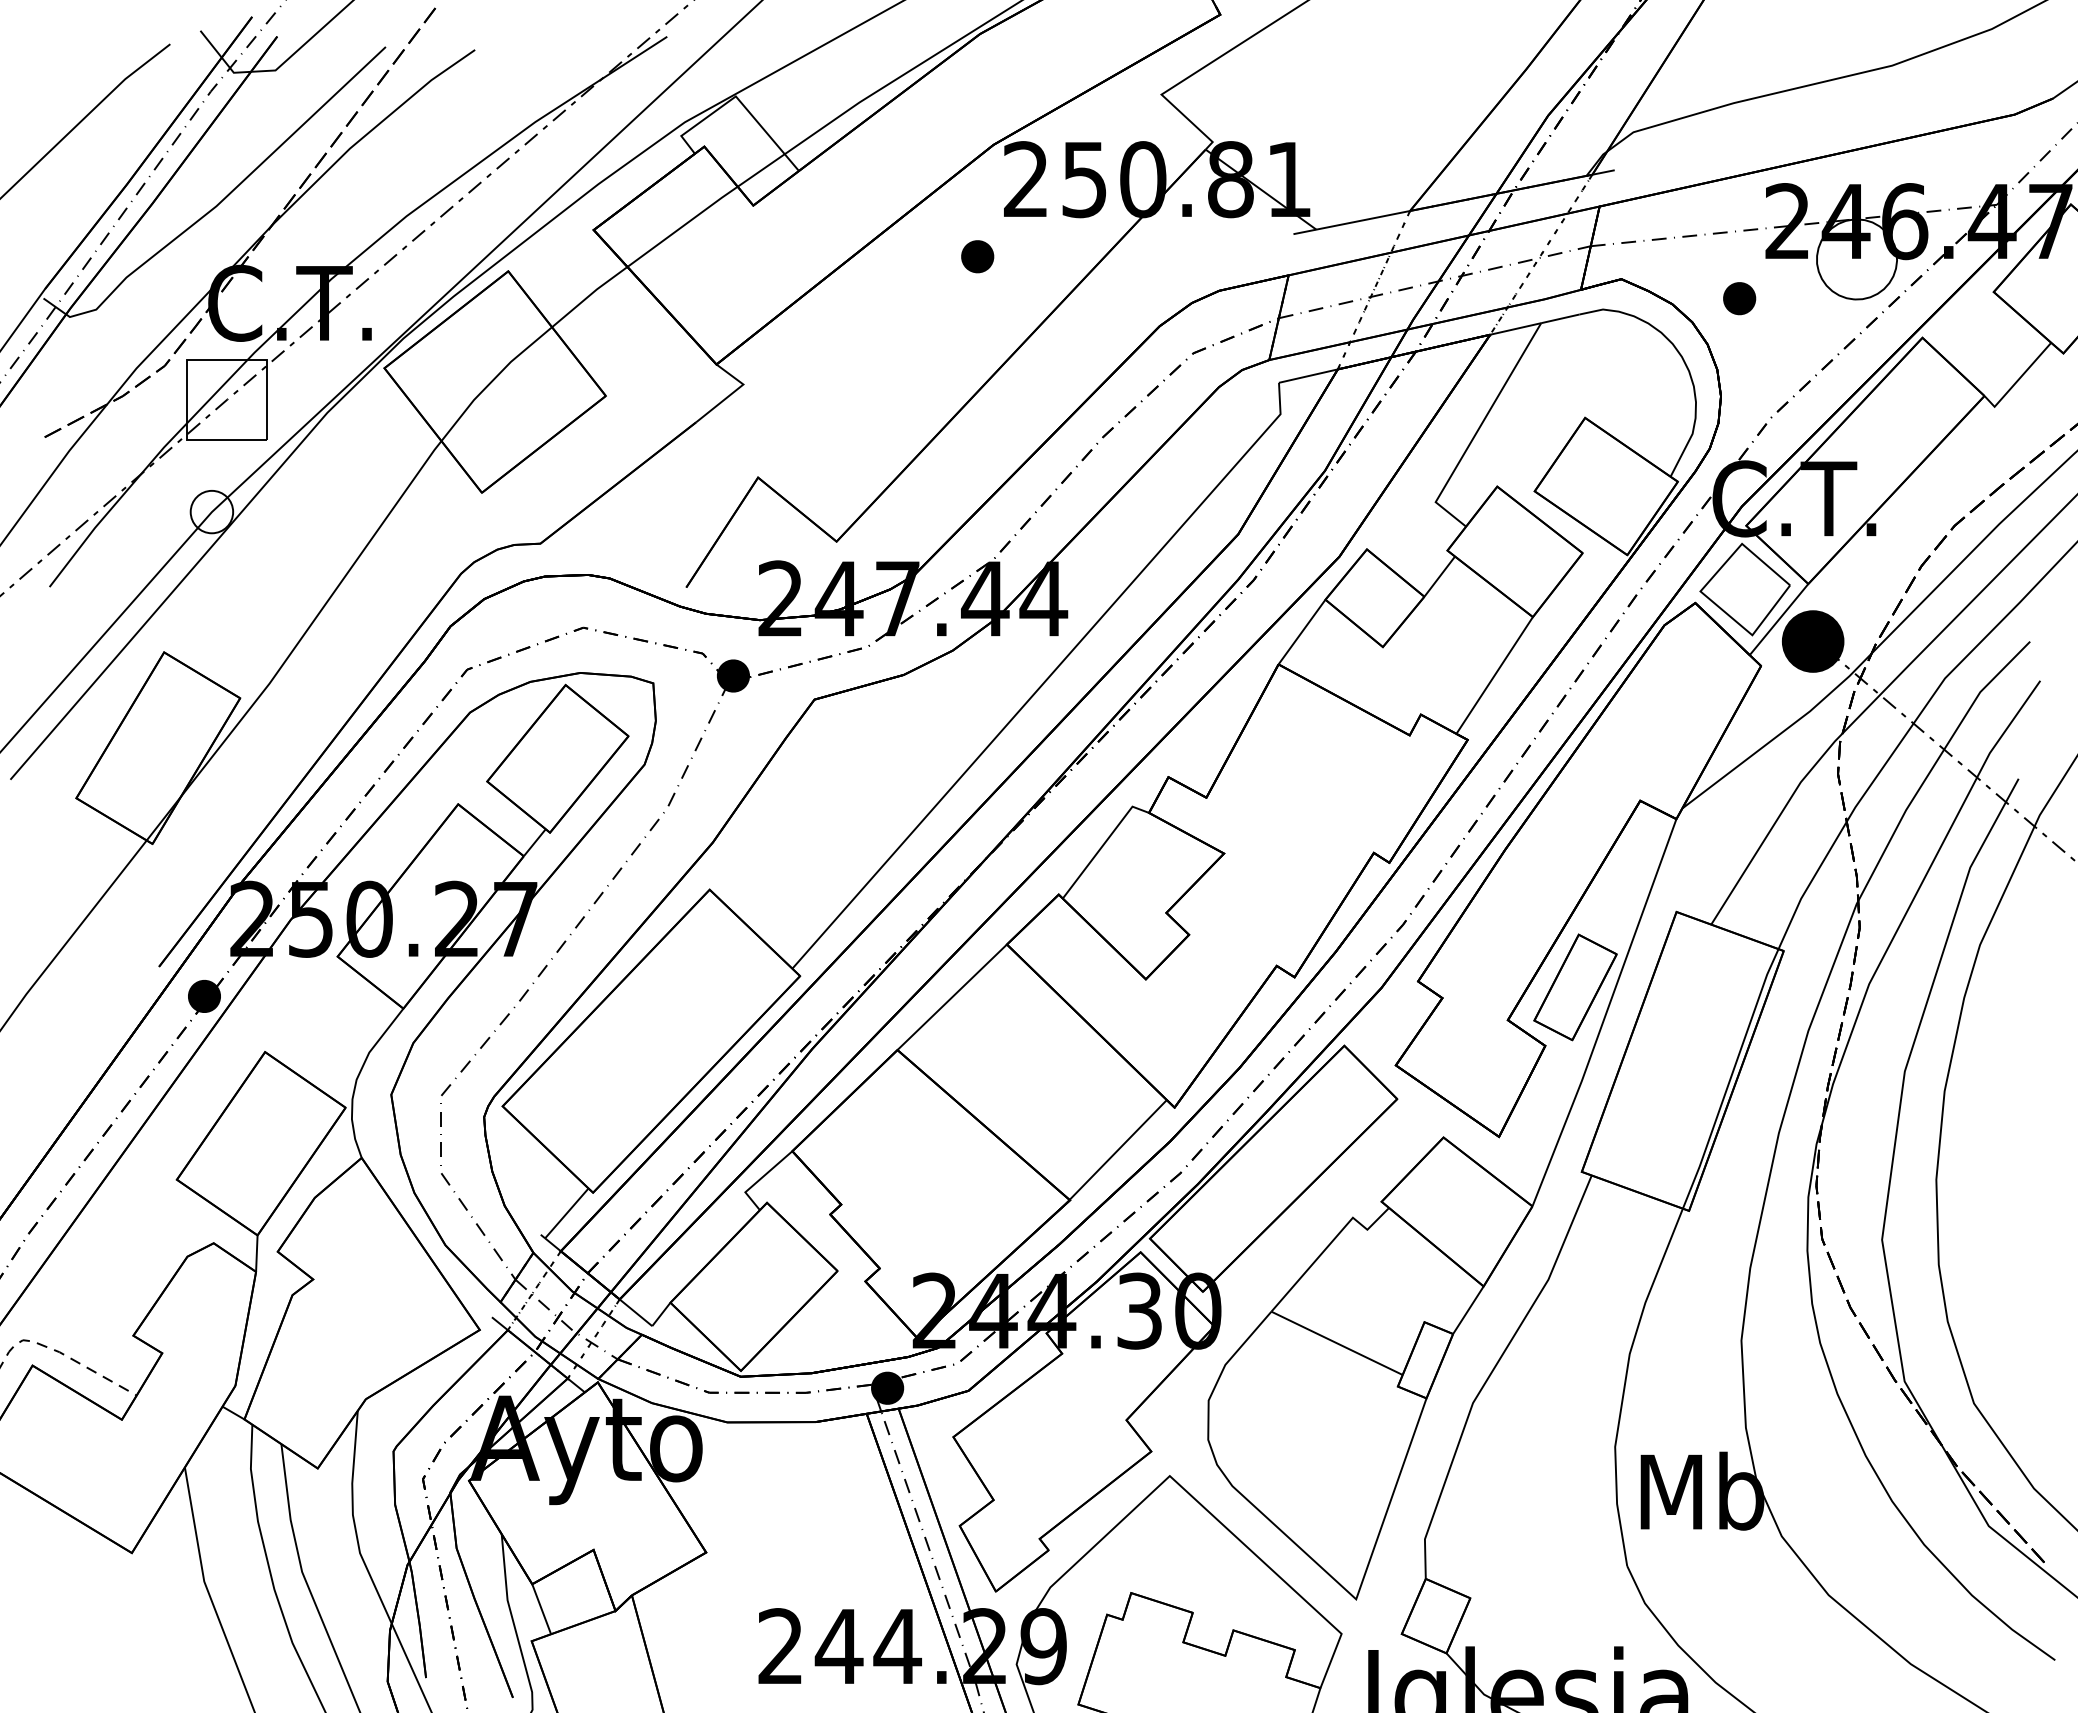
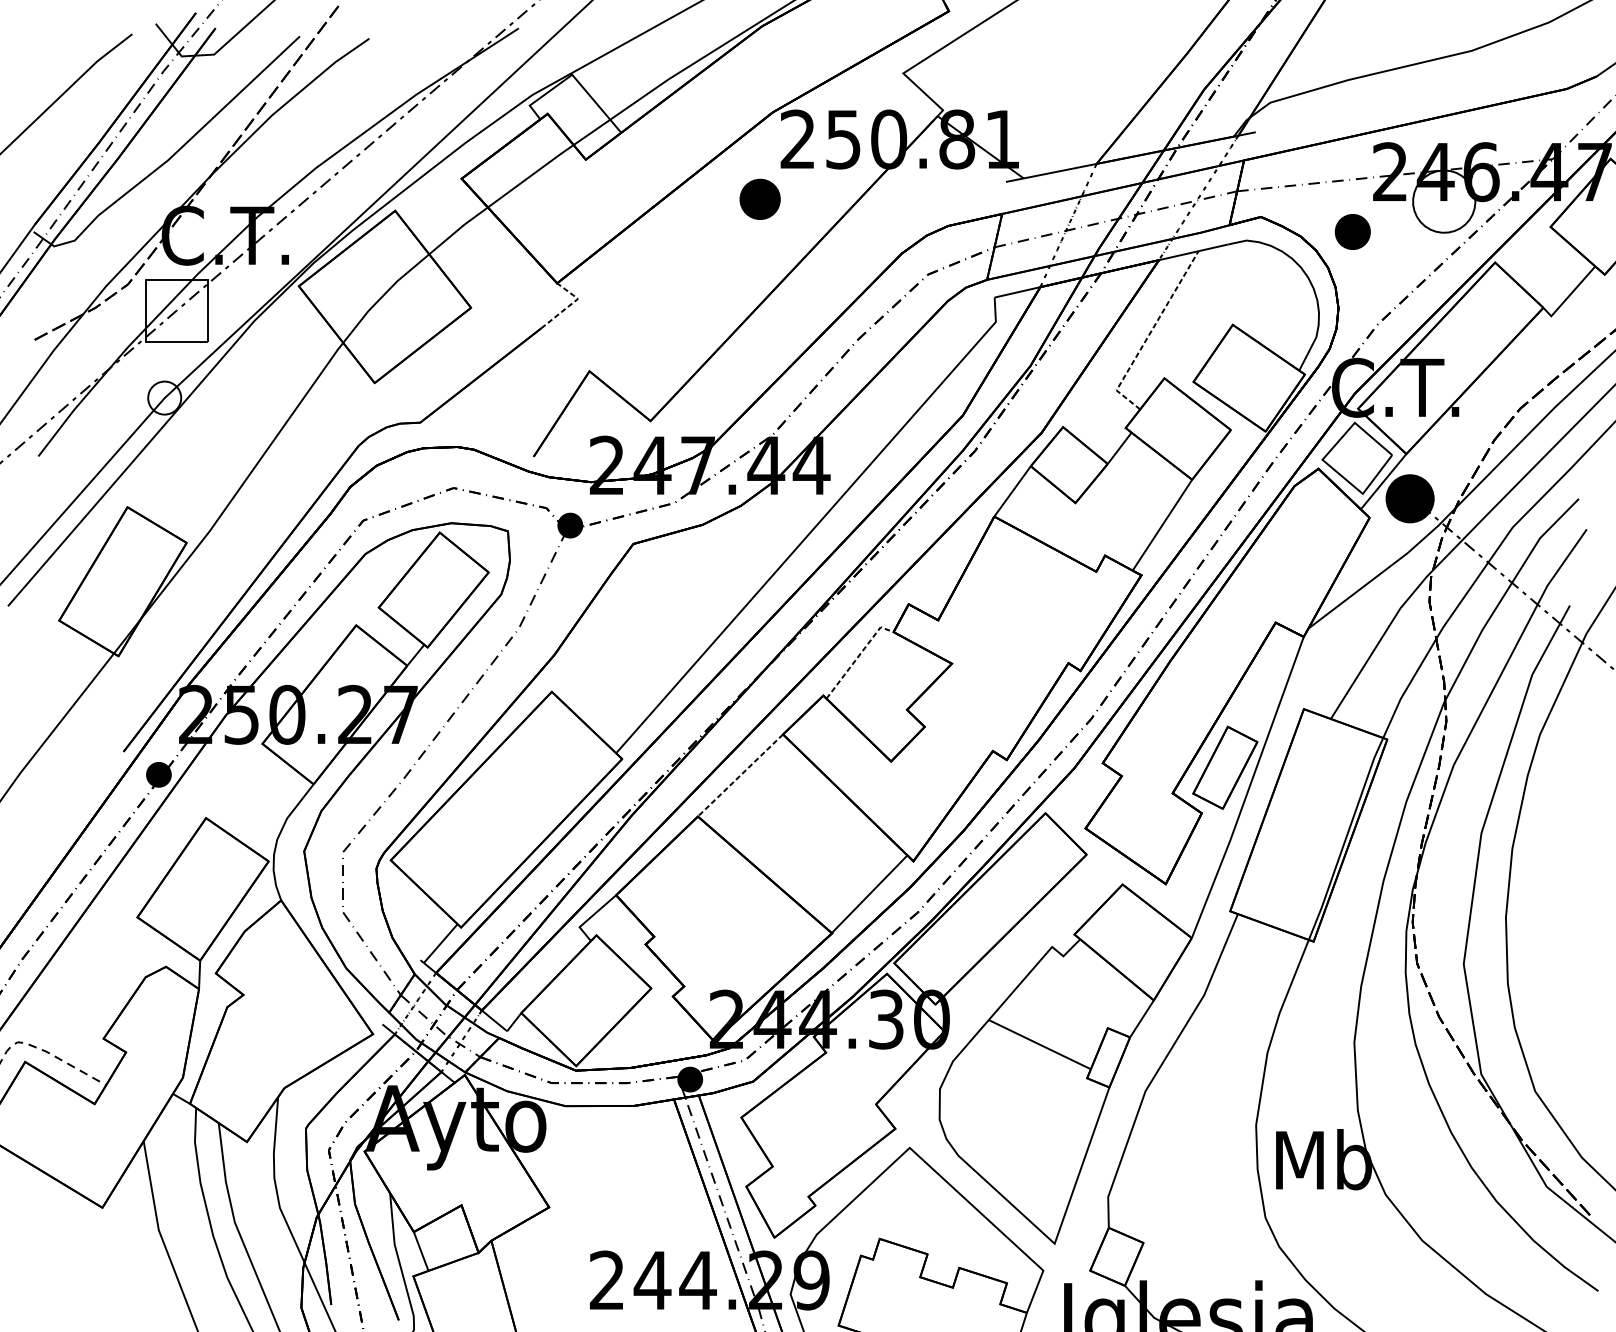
part: (977, 256) -> (760, 199), size x1.6
part: (1739, 298) -> (1352, 231), size x1.4
line: (733, 392) -> (570, 305), solid -> dashed
line: (1478, 429) -> (1149, 333), solid -> dashed
line: (1103, 844) -> (858, 656), solid -> dashed
line: (951, 997) -> (739, 775), solid -> dashed

